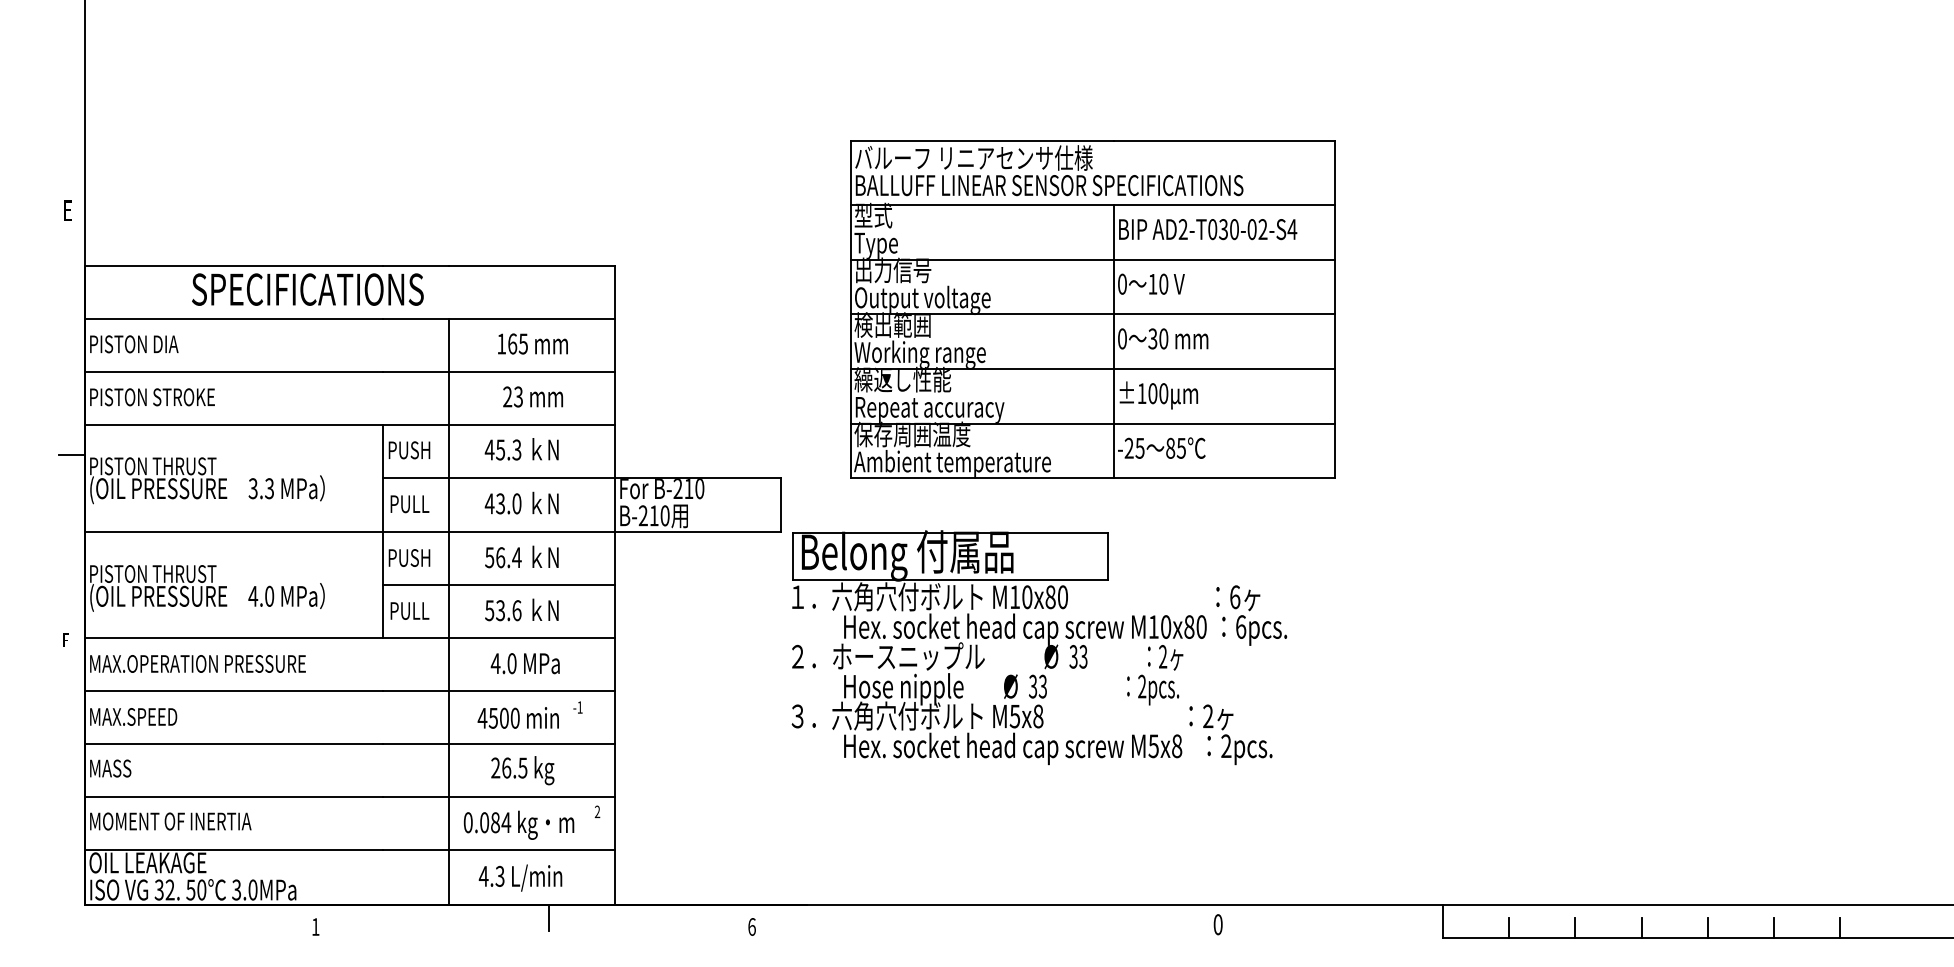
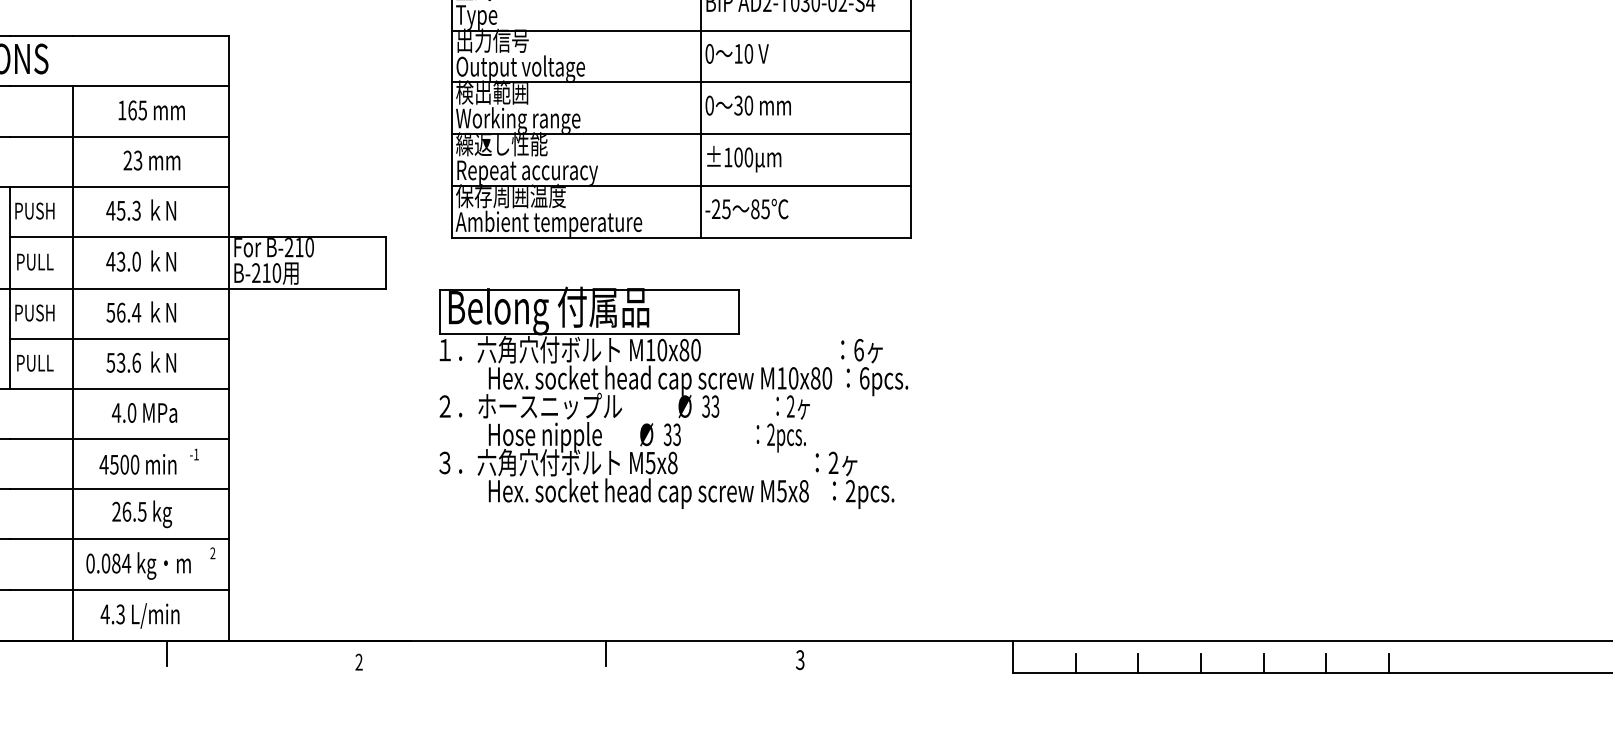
part: (1045, 649) -> (679, 399), moved
line: (1012, 917) -> (605, 653), added
text: (1217, 924) -> (799, 659), 0 -> 3
text: (751, 926) -> (358, 661), 6 -> 2

